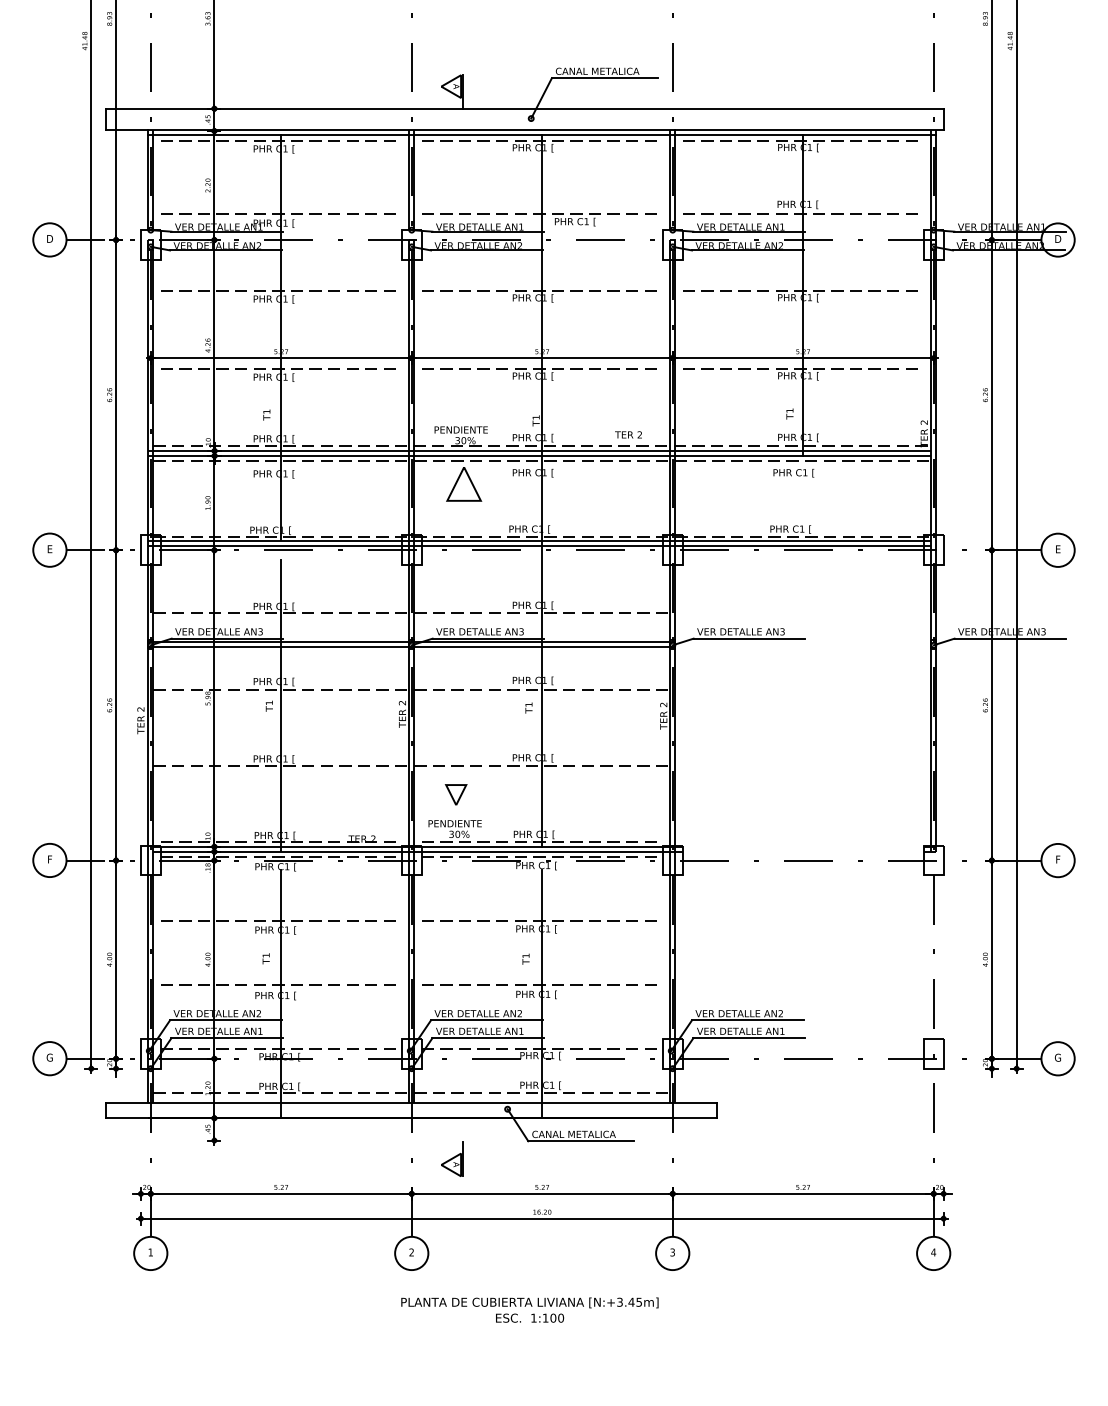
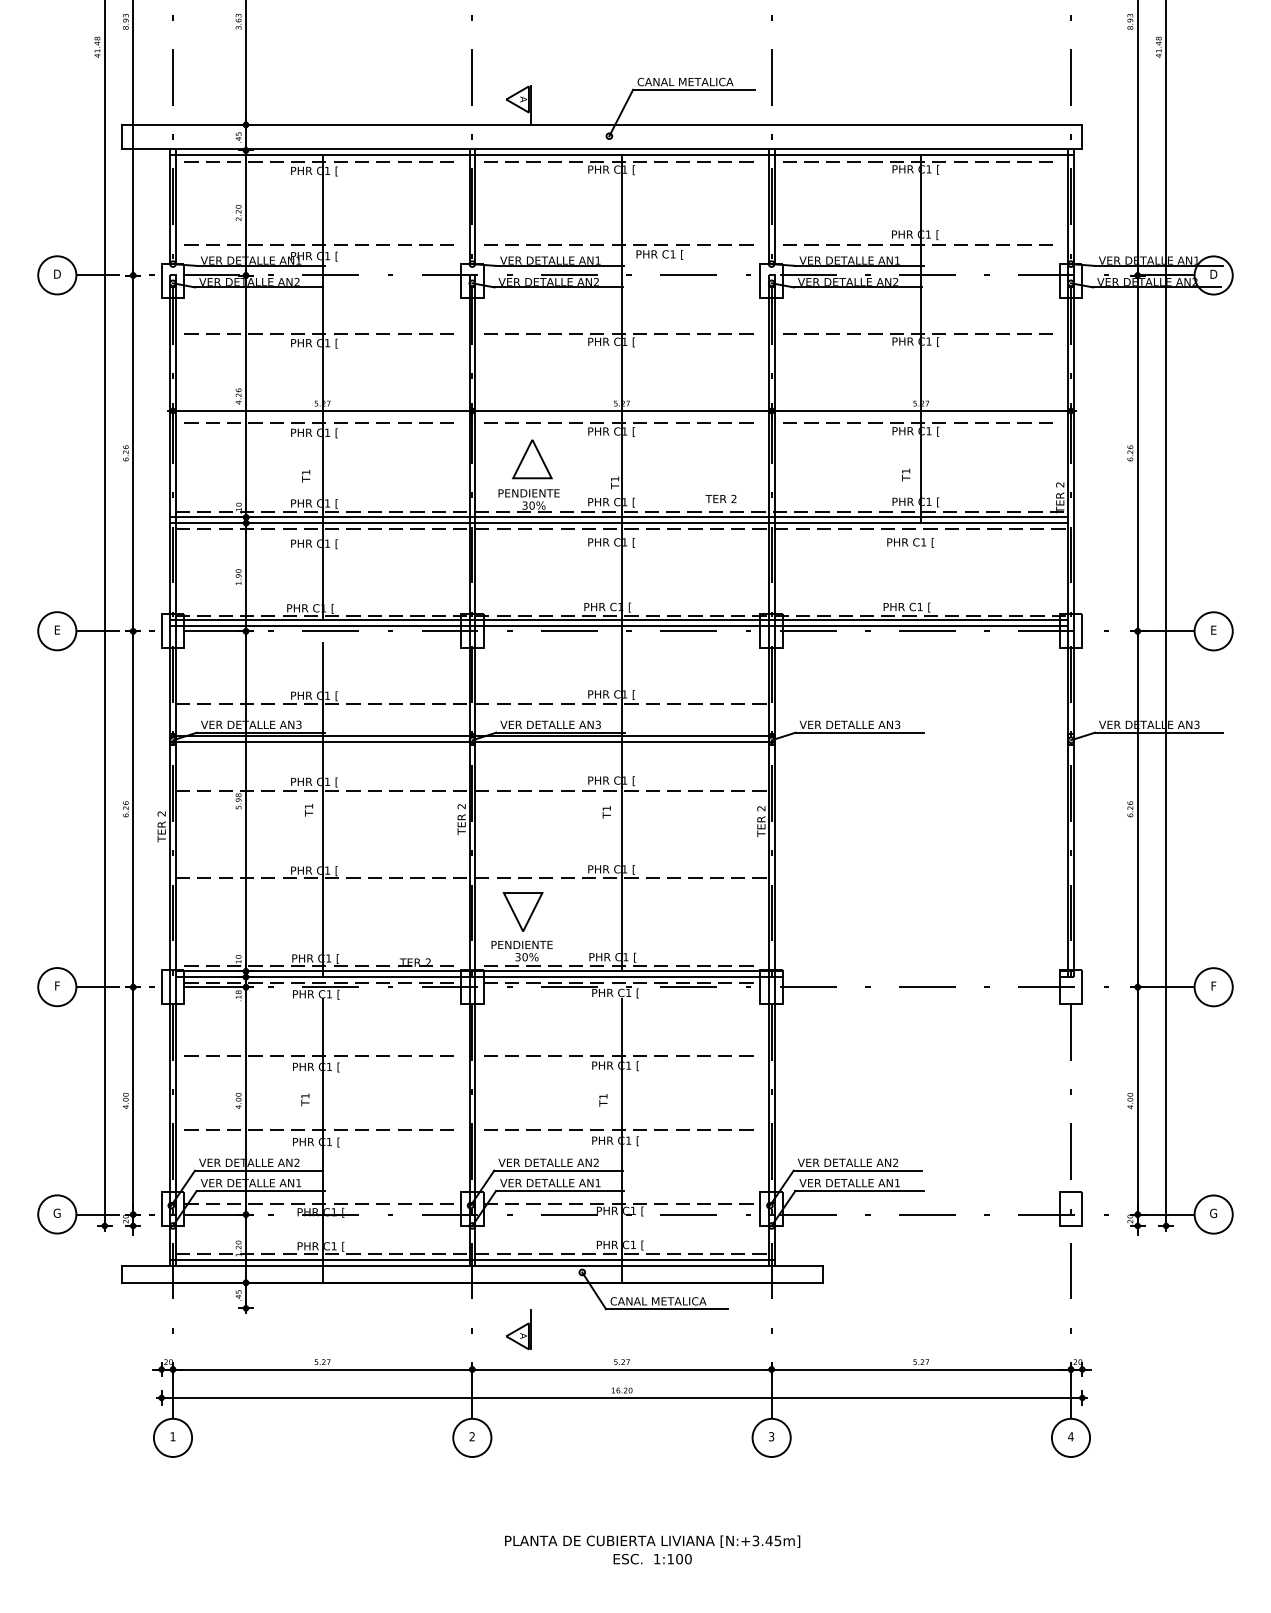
part: (464, 484) -> (532, 459), moved
part: (456, 794) -> (523, 911), size x1.67
line: (411, 1098) -> (472, 1260), added
text: (529, 1309) -> (652, 1549), moved

